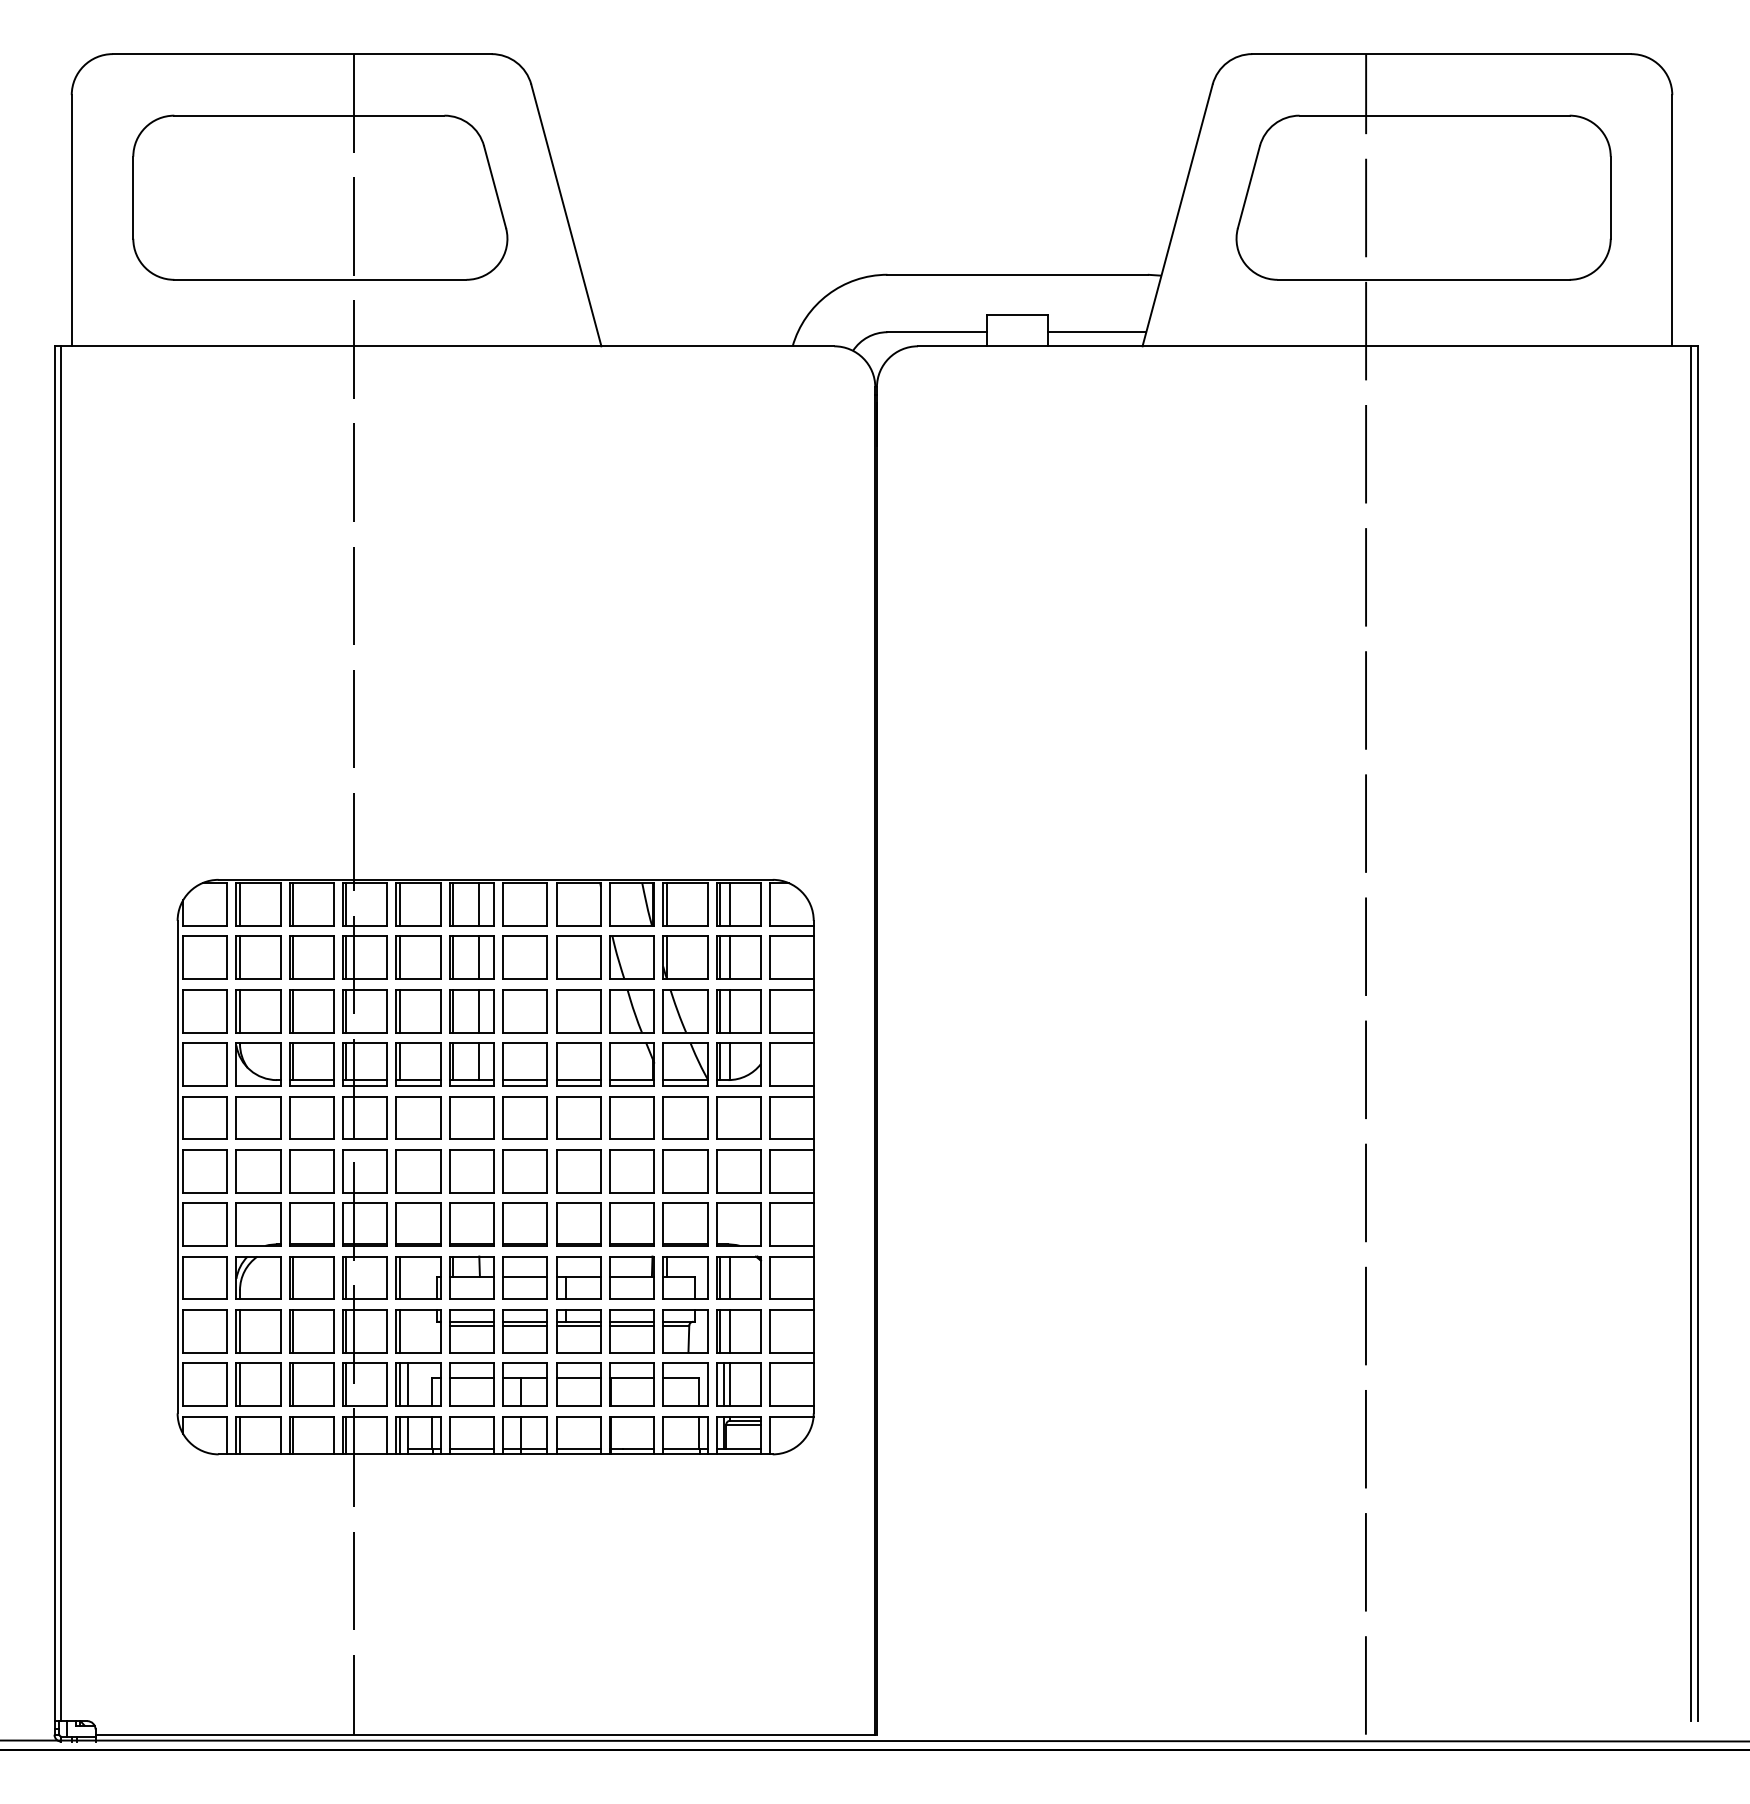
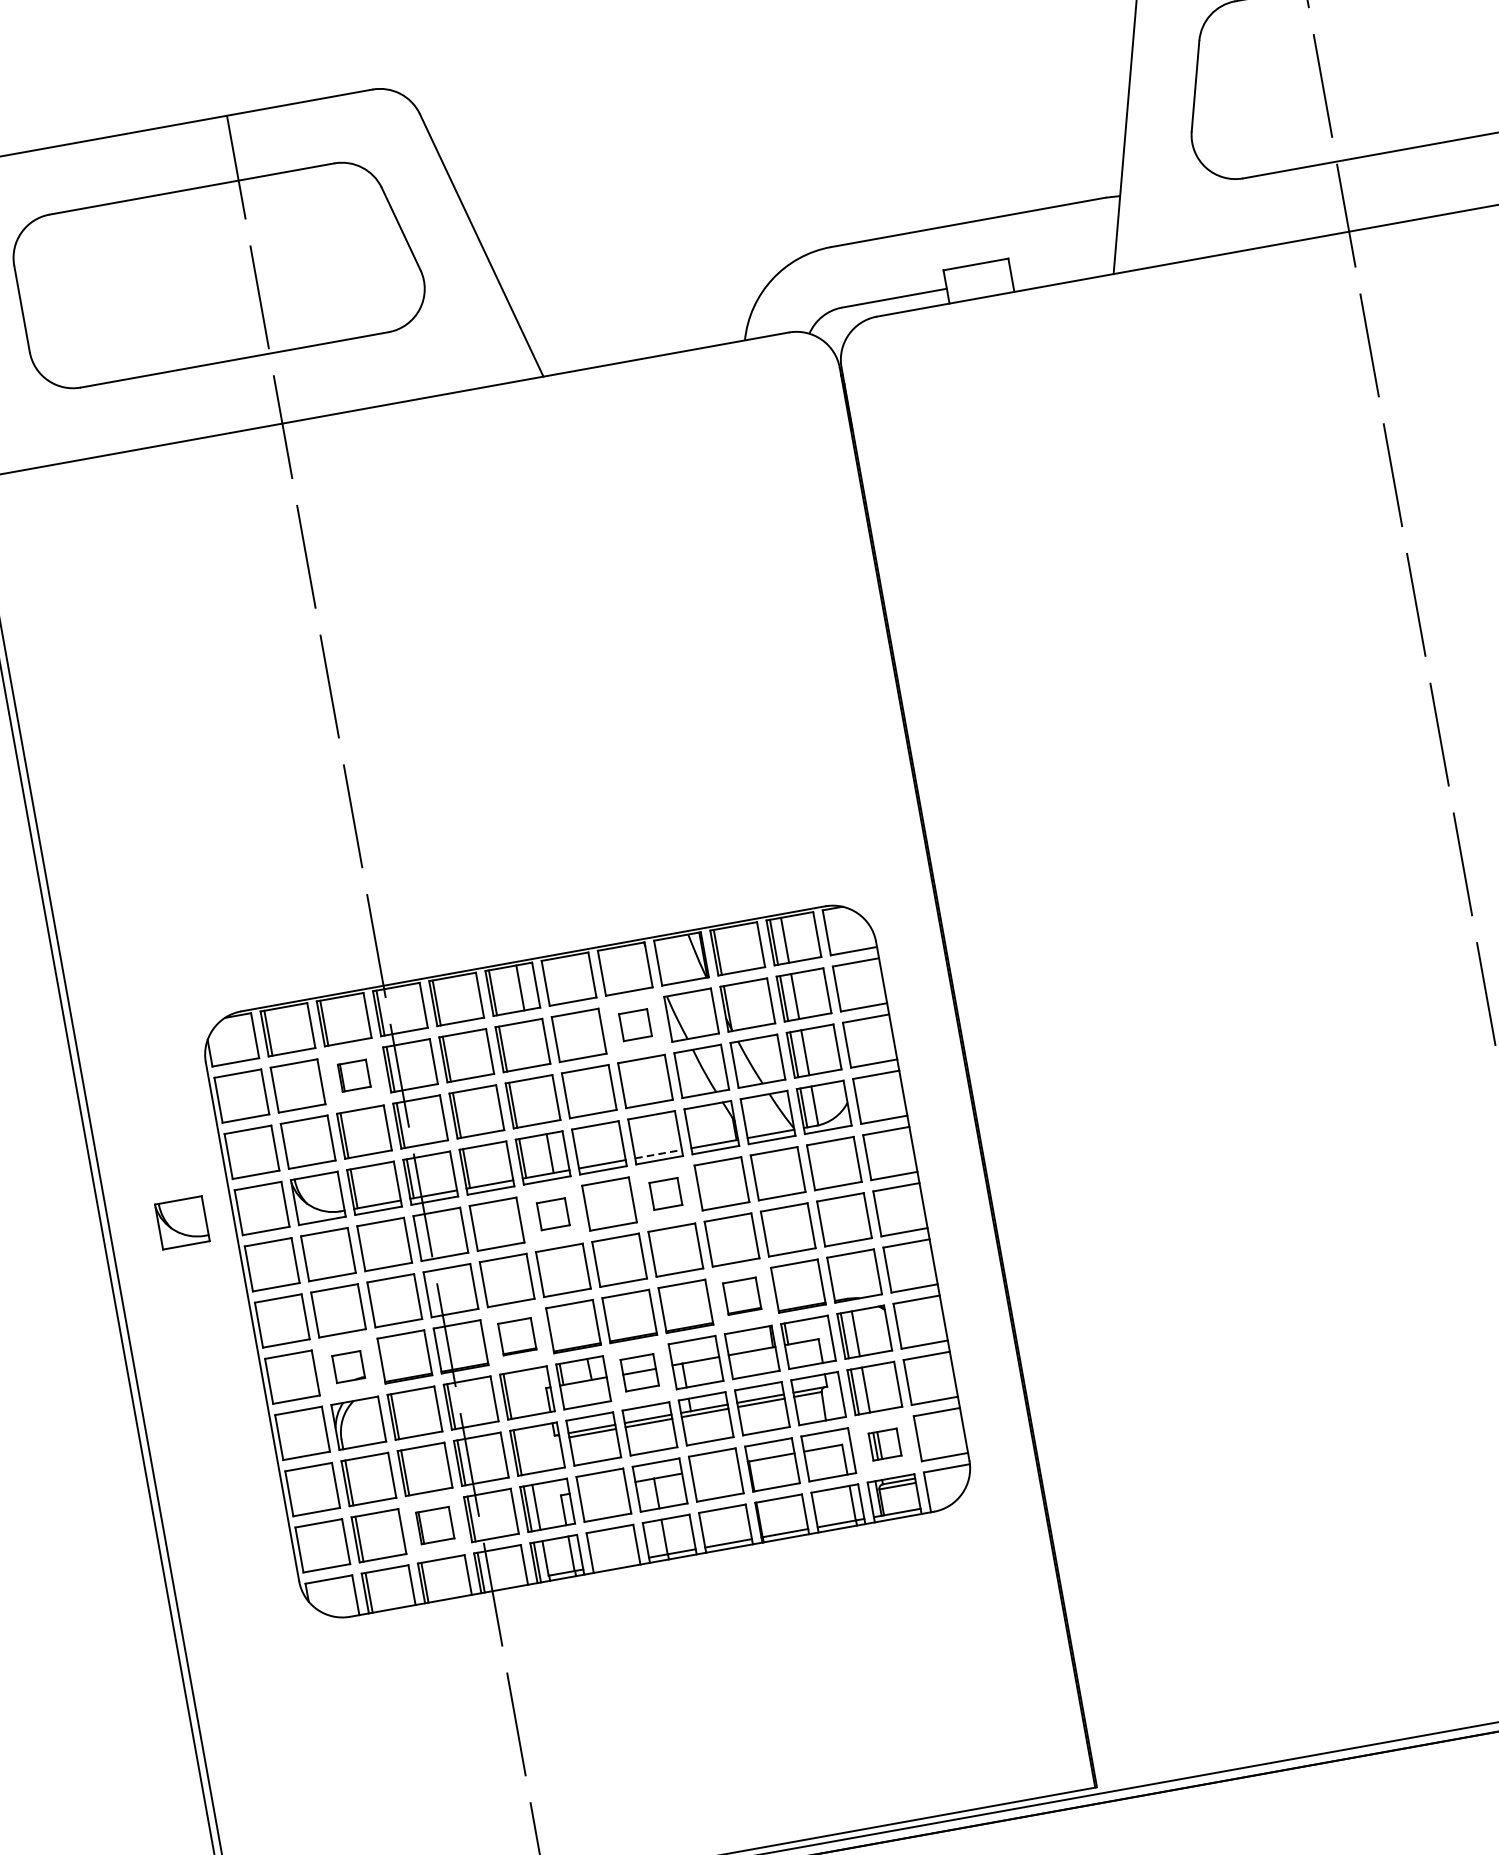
line: (1097, 332) -> (1063, 268), removed
line: (240, 957) -> (279, 1089), removed
part: (311, 957) -> (353, 1075), size x0.6
line: (479, 957) -> (530, 1043), removed
part: (578, 957) -> (635, 1025), size x0.6
line: (240, 1010) -> (289, 1144), removed
line: (479, 1010) -> (540, 1099), removed
part: (129, 1064) -> (182, 1222), added
line: (579, 1080) -> (659, 1154), solid -> dashed
part: (471, 1117) -> (552, 1213), size x0.6
part: (578, 1117) -> (665, 1193), size x0.6
part: (258, 1224) -> (348, 1367), size x0.6
part: (418, 1224) -> (517, 1336), size x0.7
part: (631, 1224) -> (741, 1296), size x0.7
part: (524, 1277) -> (638, 1372), size x0.7
line: (471, 1377) -> (602, 1487), removed
line: (578, 1377) -> (714, 1467), removed
part: (311, 1384) -> (434, 1525), size x0.7
part: (738, 1384) -> (884, 1444), size x0.6
line: (471, 1449) -> (615, 1563), removed

